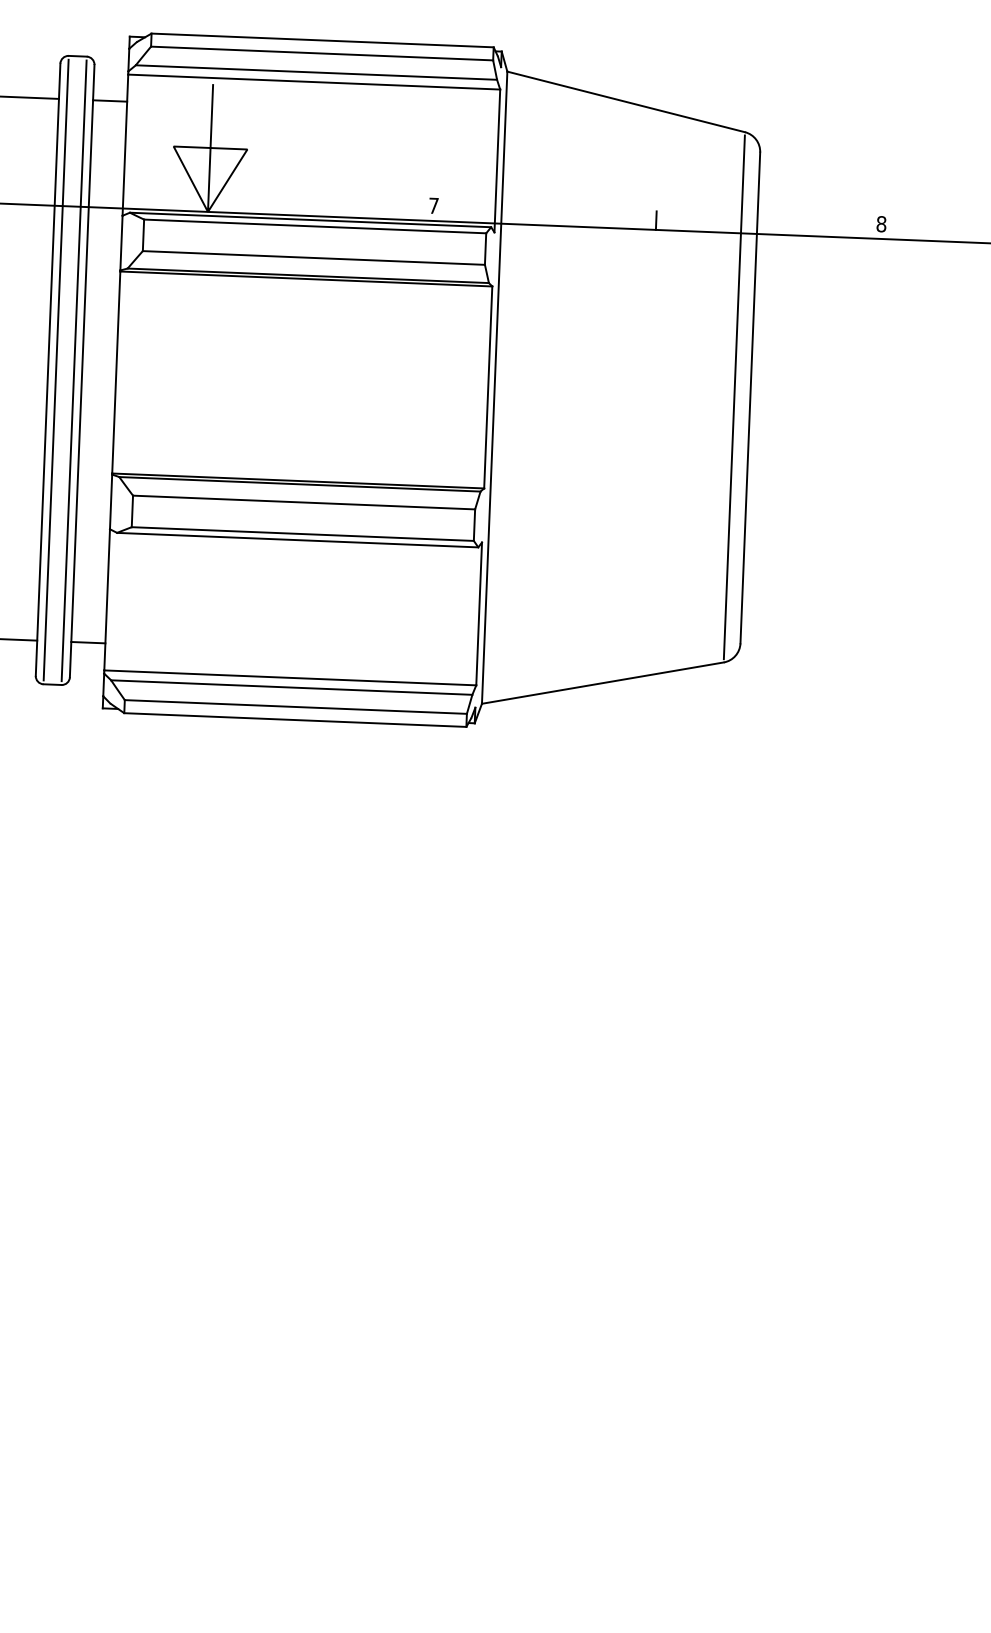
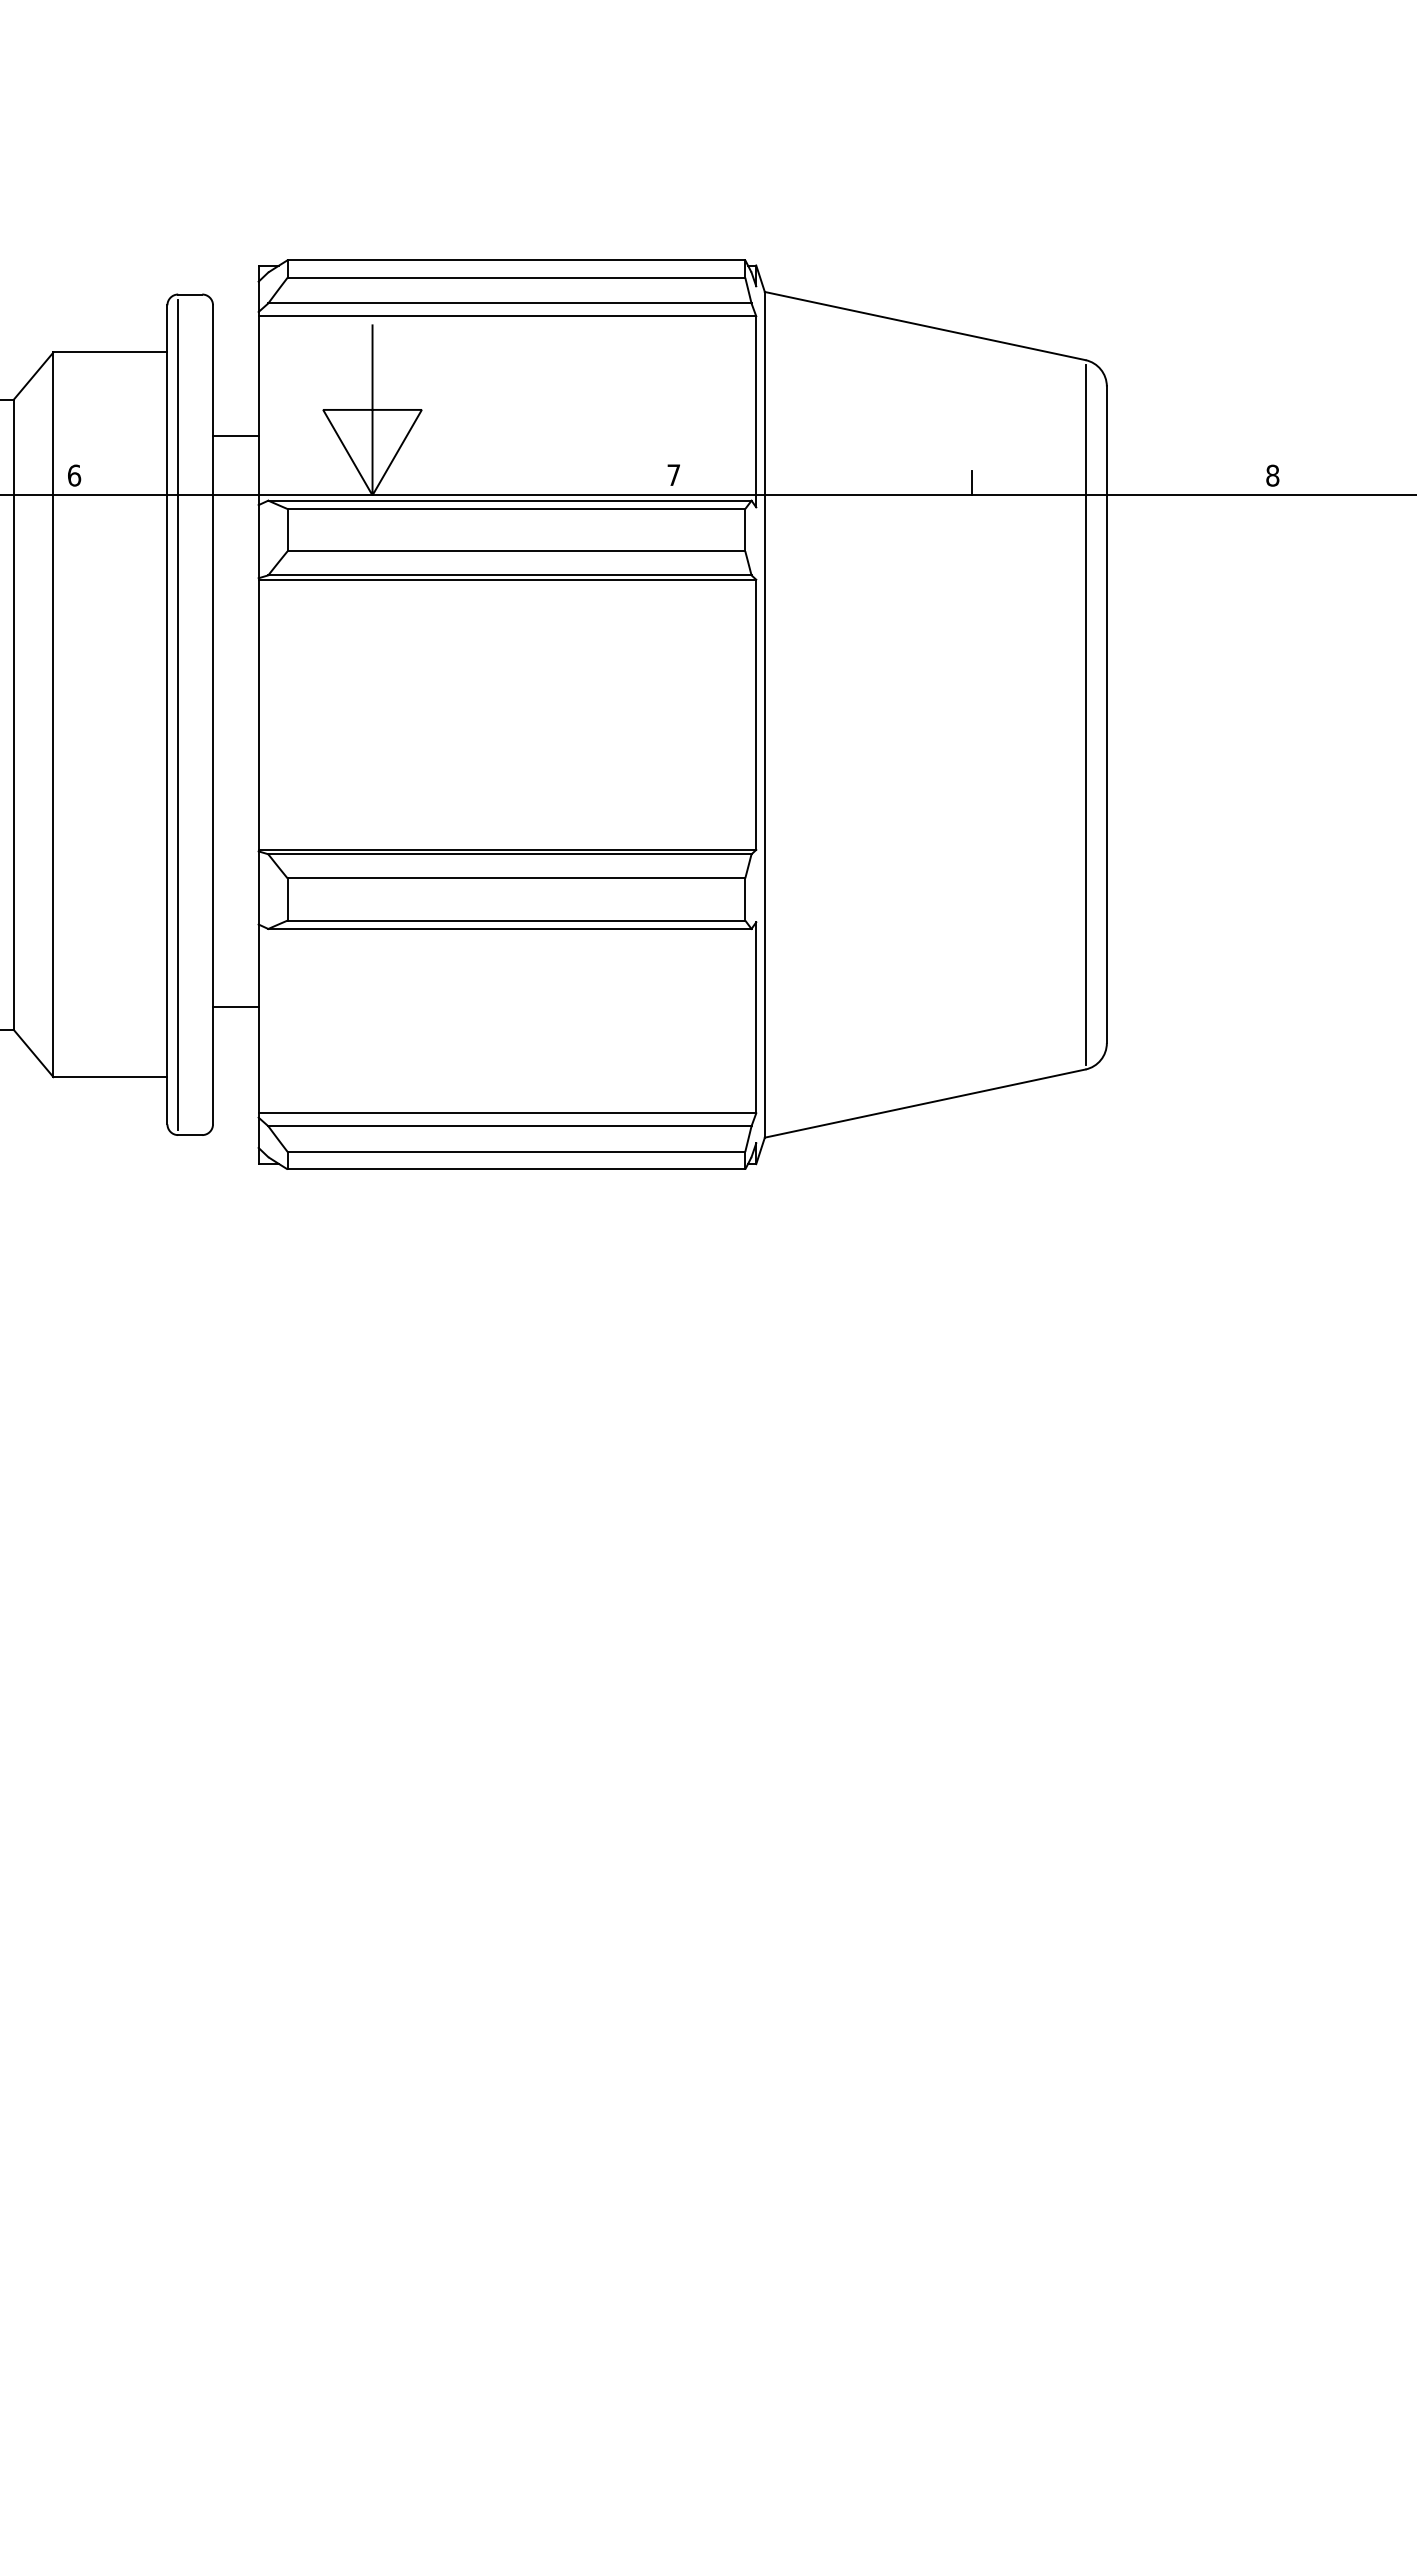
line: (109, 100) -> (235, 436), moved
line: (74, 370) -> (202, 714), removed
line: (88, 642) -> (235, 1007), moved

